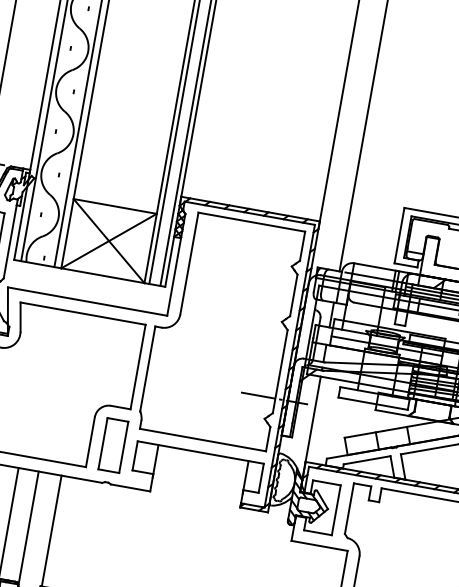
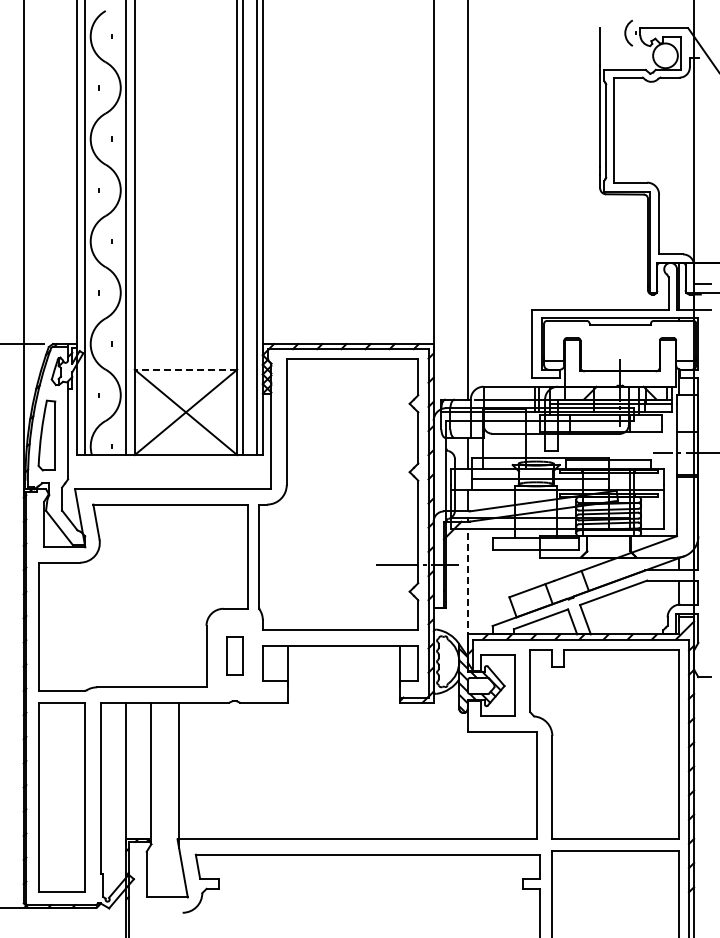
line: (114, 206) -> (185, 369), solid -> dashed
line: (312, 420) -> (467, 583), solid -> dashed
part: (113, 445) -> (234, 655), size x0.6

